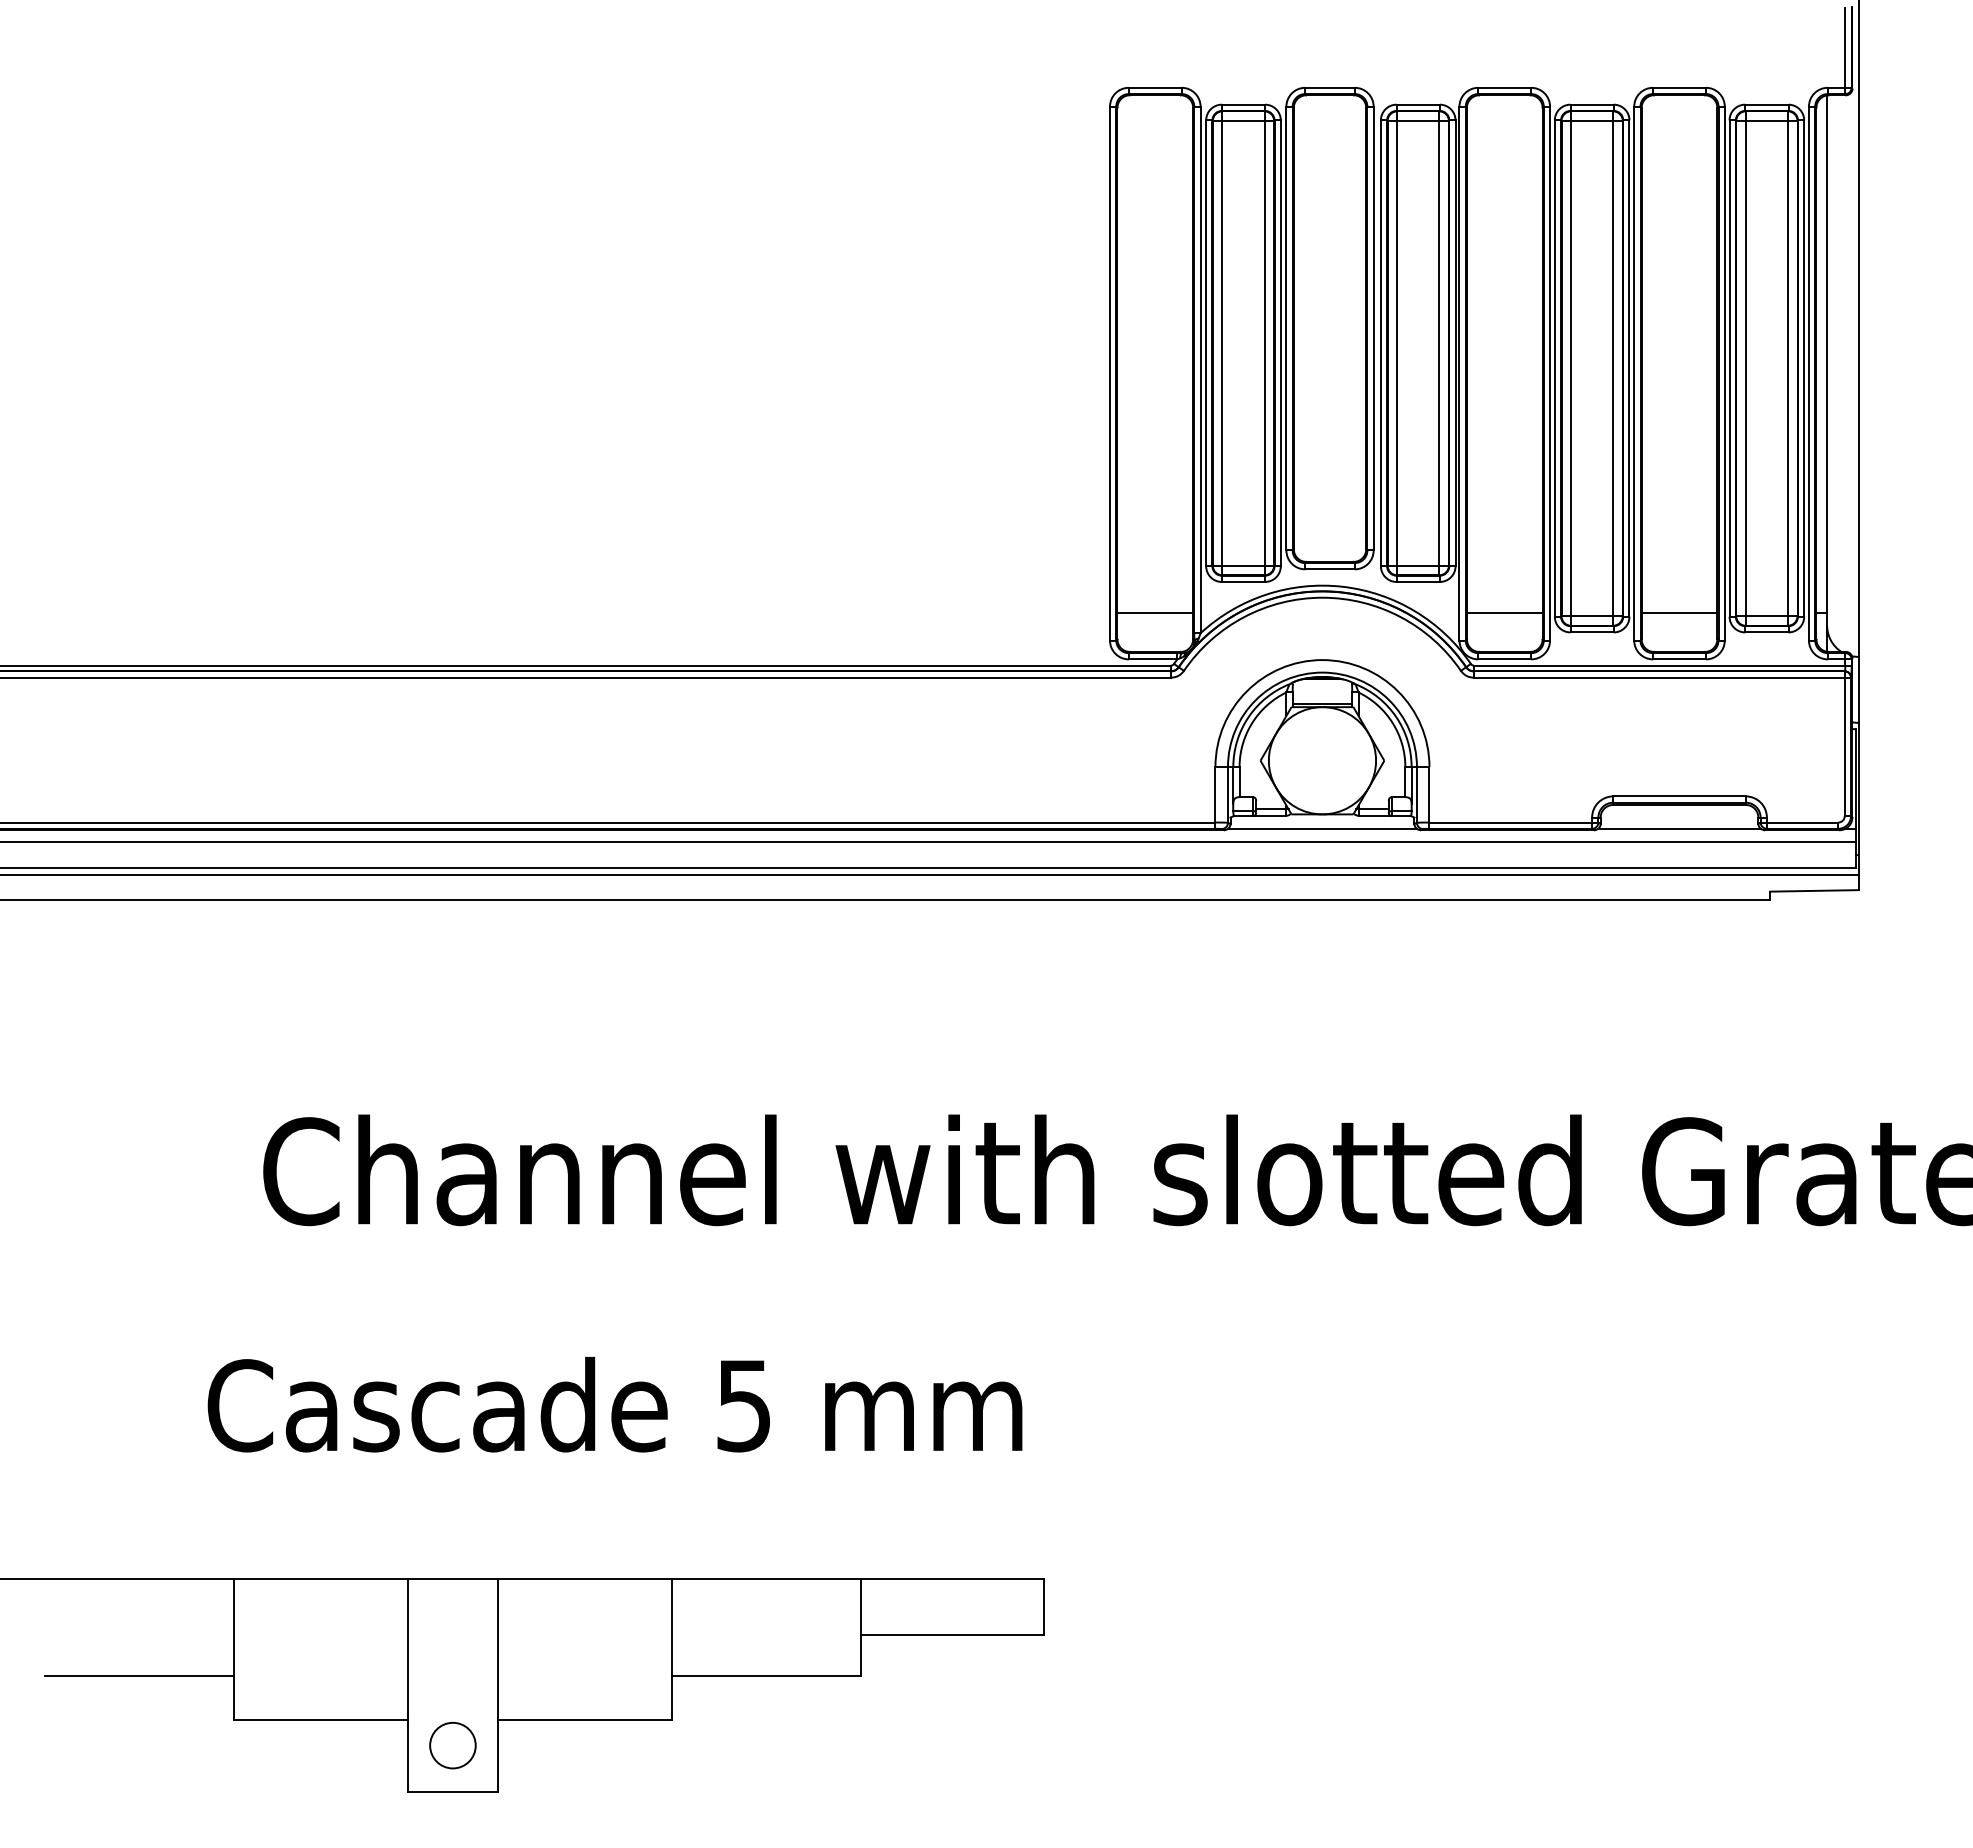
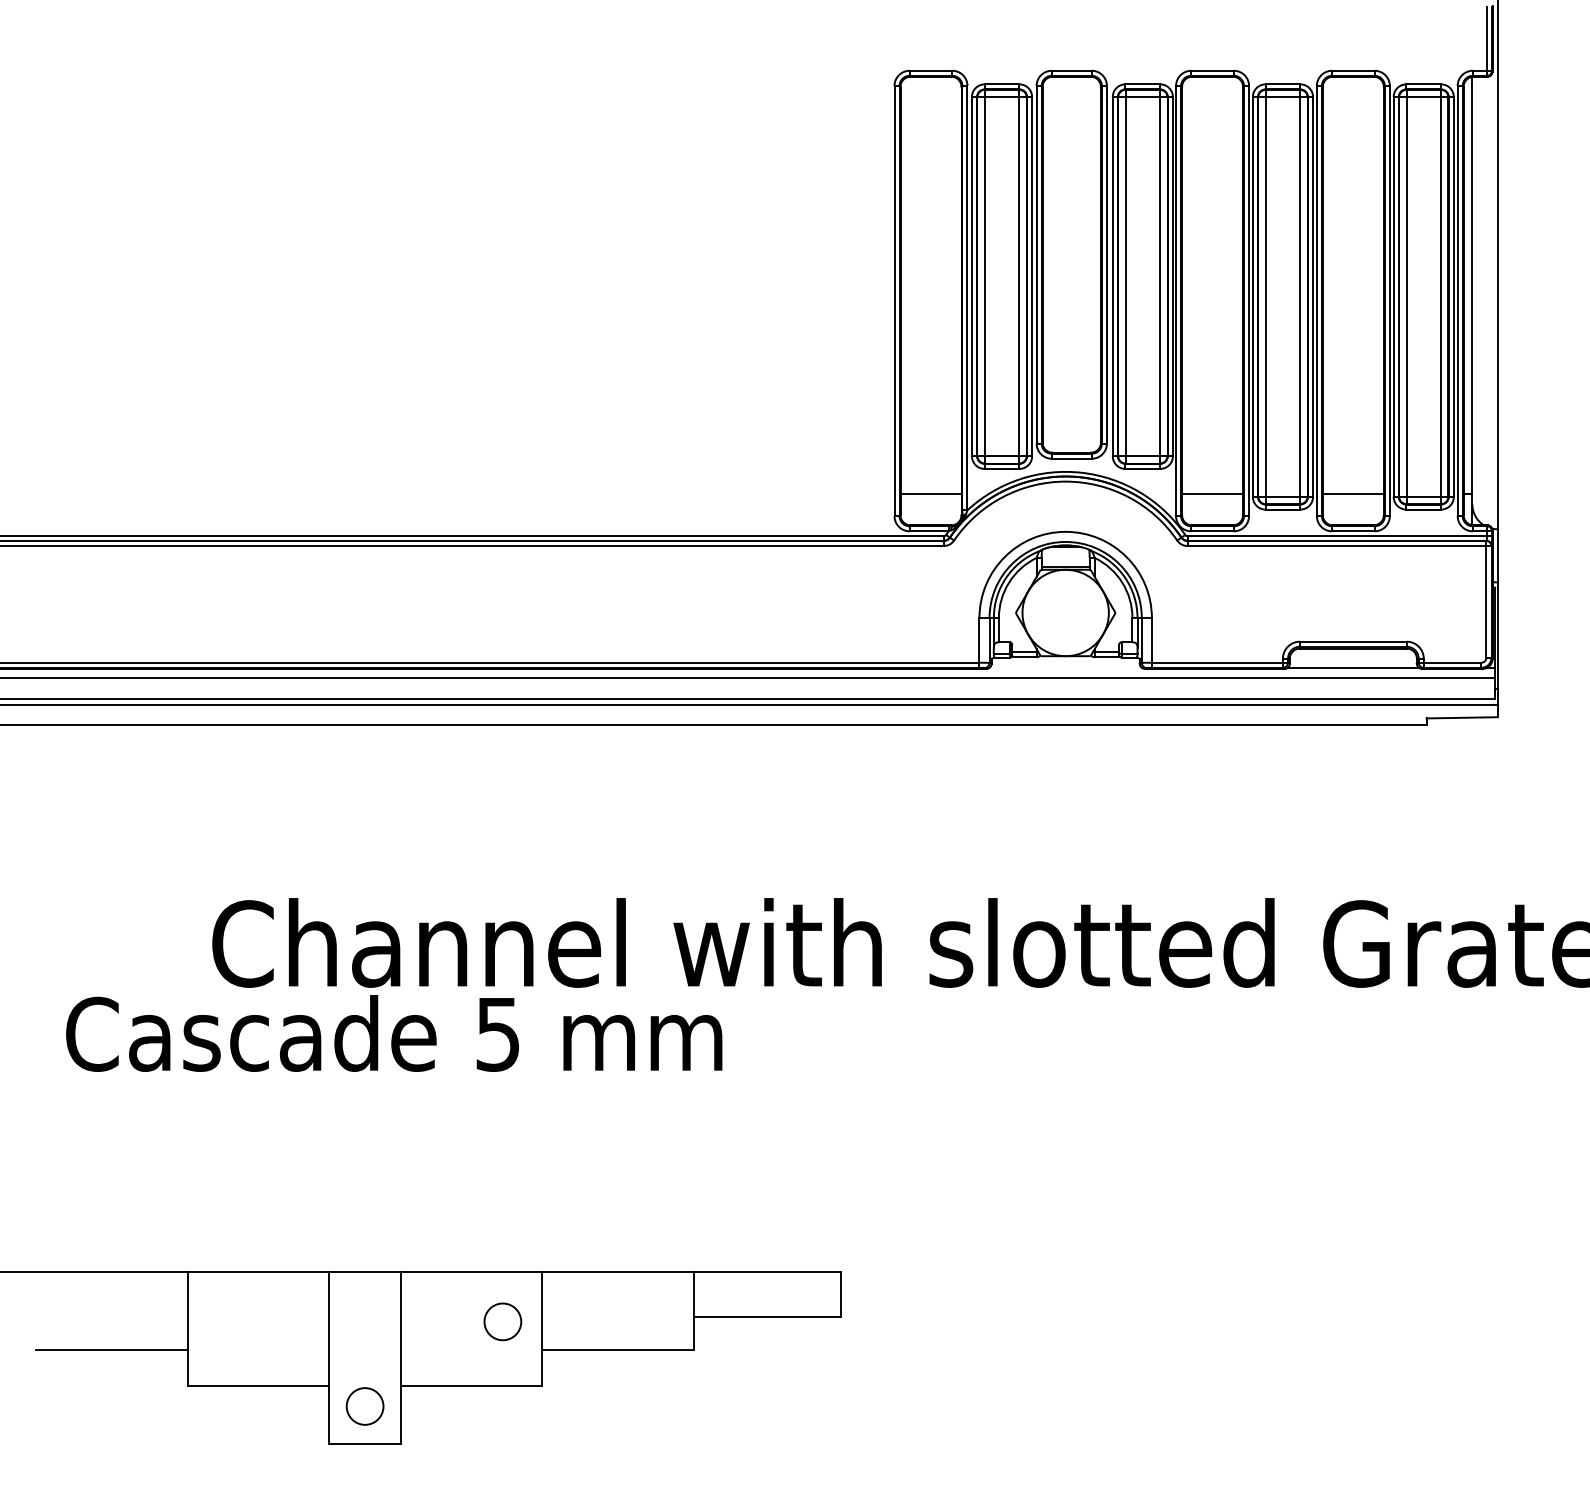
line: (1321, 828) -> (1064, 667), removed
text: (614, 1404) -> (393, 1033), moved
circle: (623, 1640) -> (502, 1321), added

